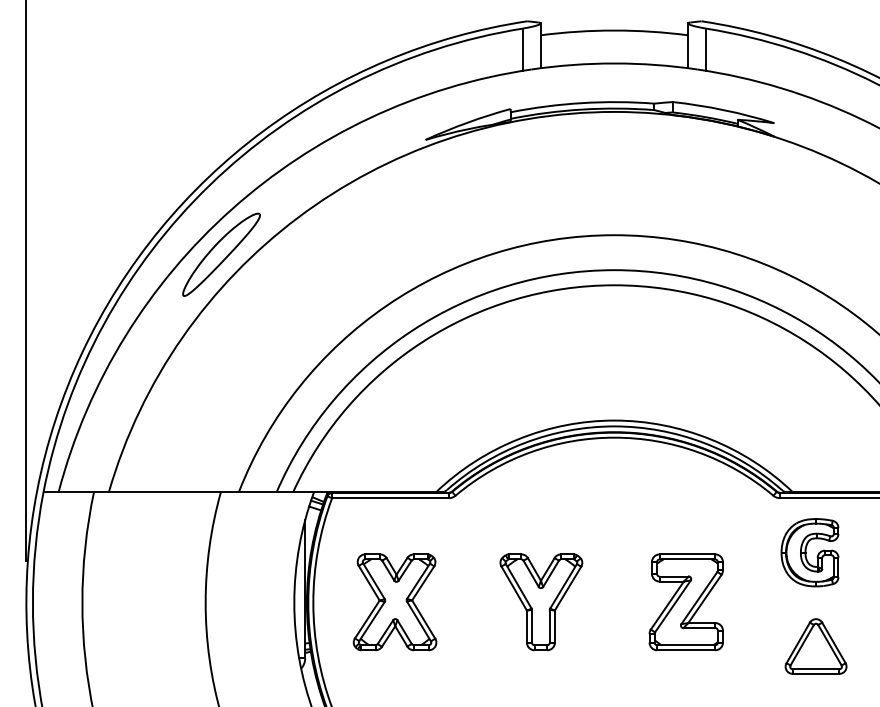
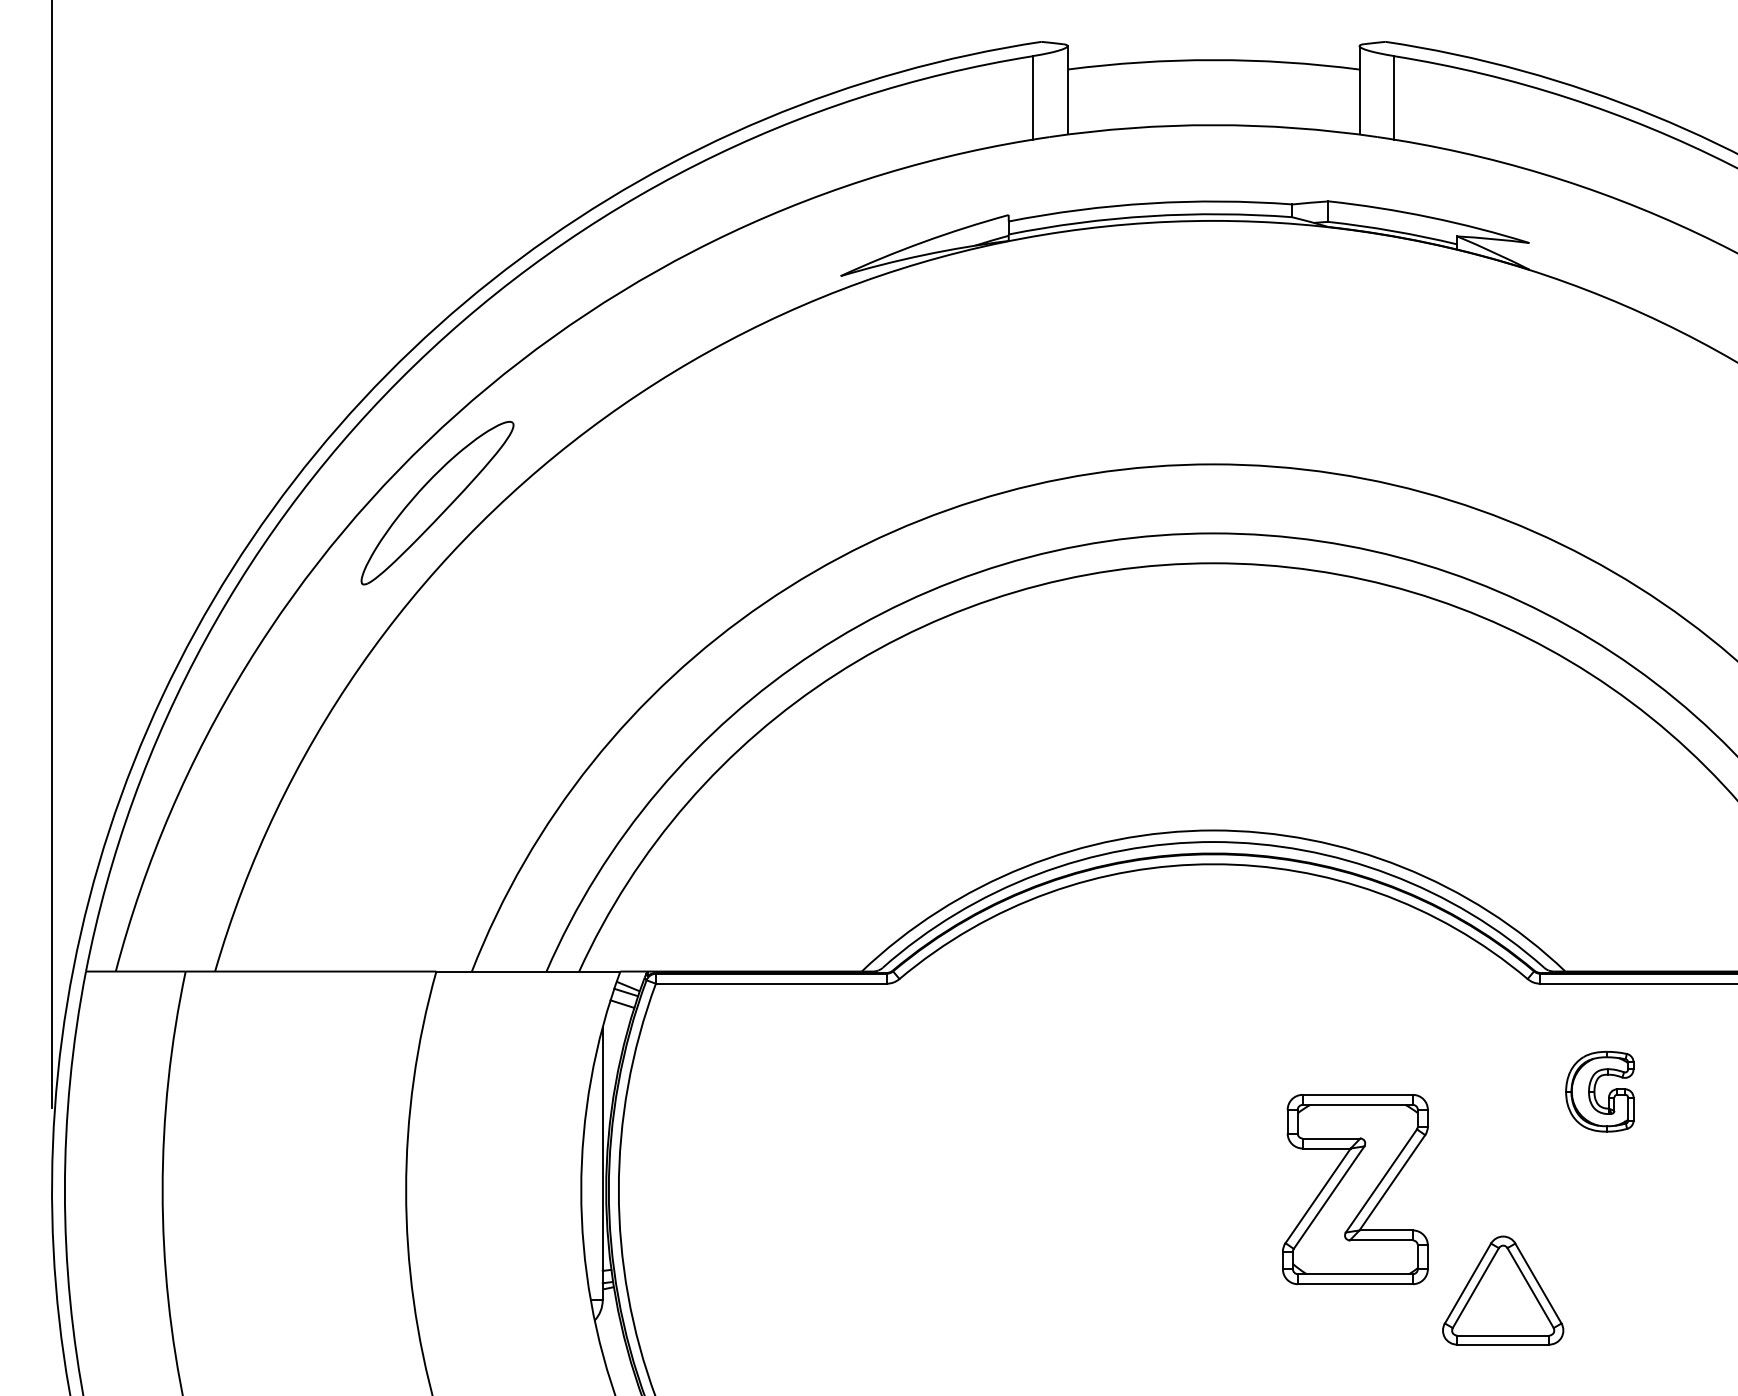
part: (809, 552) -> (1598, 1091), size x0.6
part: (394, 602) -> (779, 1189), removed
part: (541, 602) -> (1069, 1189), removed
part: (815, 646) -> (1502, 1290), moved

